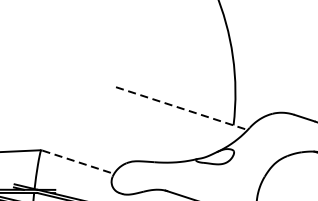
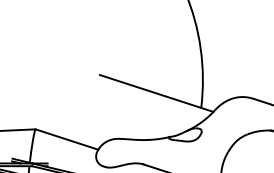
line: (181, 108) -> (156, 93), dashed -> solid
line: (78, 162) -> (67, 139), dashed -> solid

